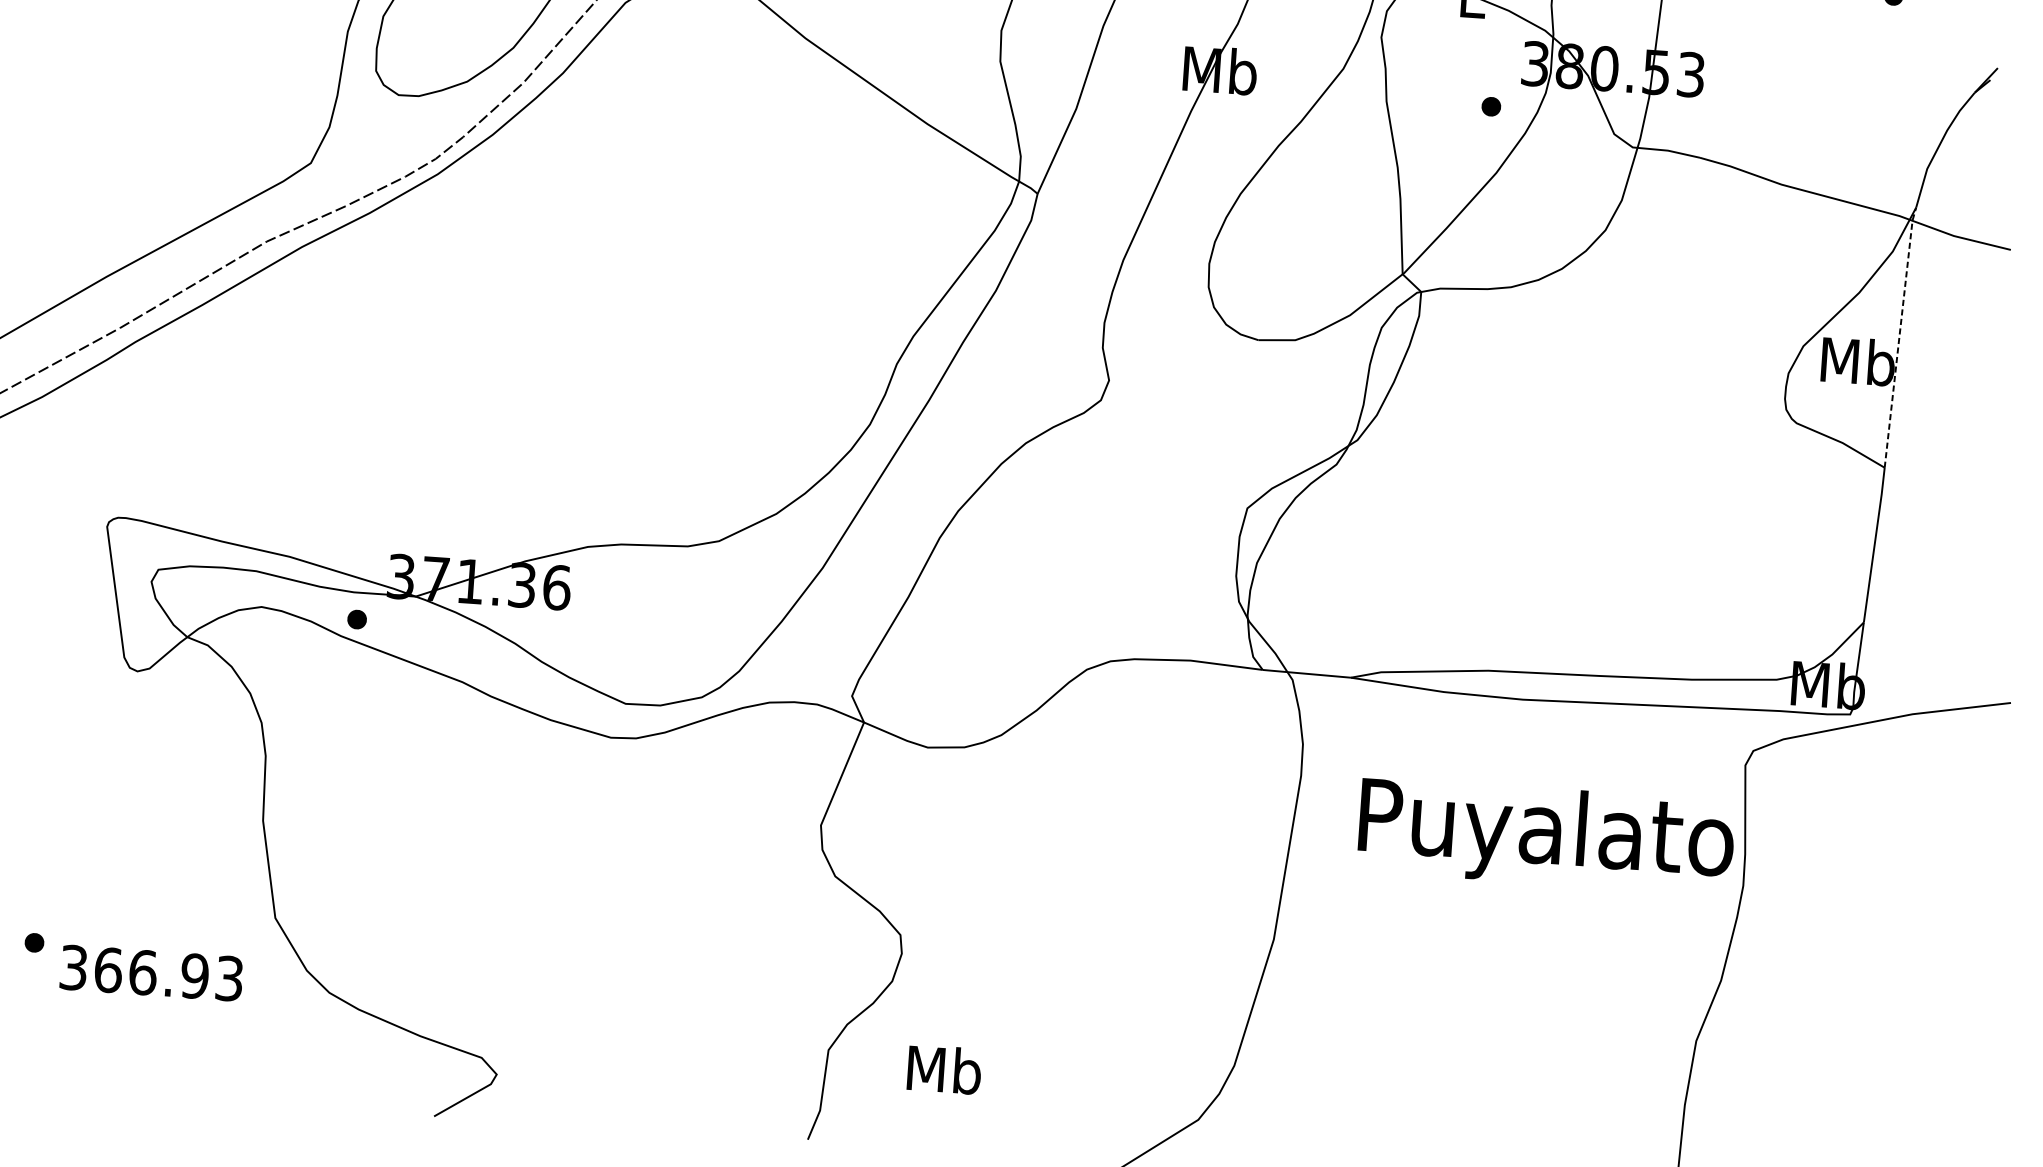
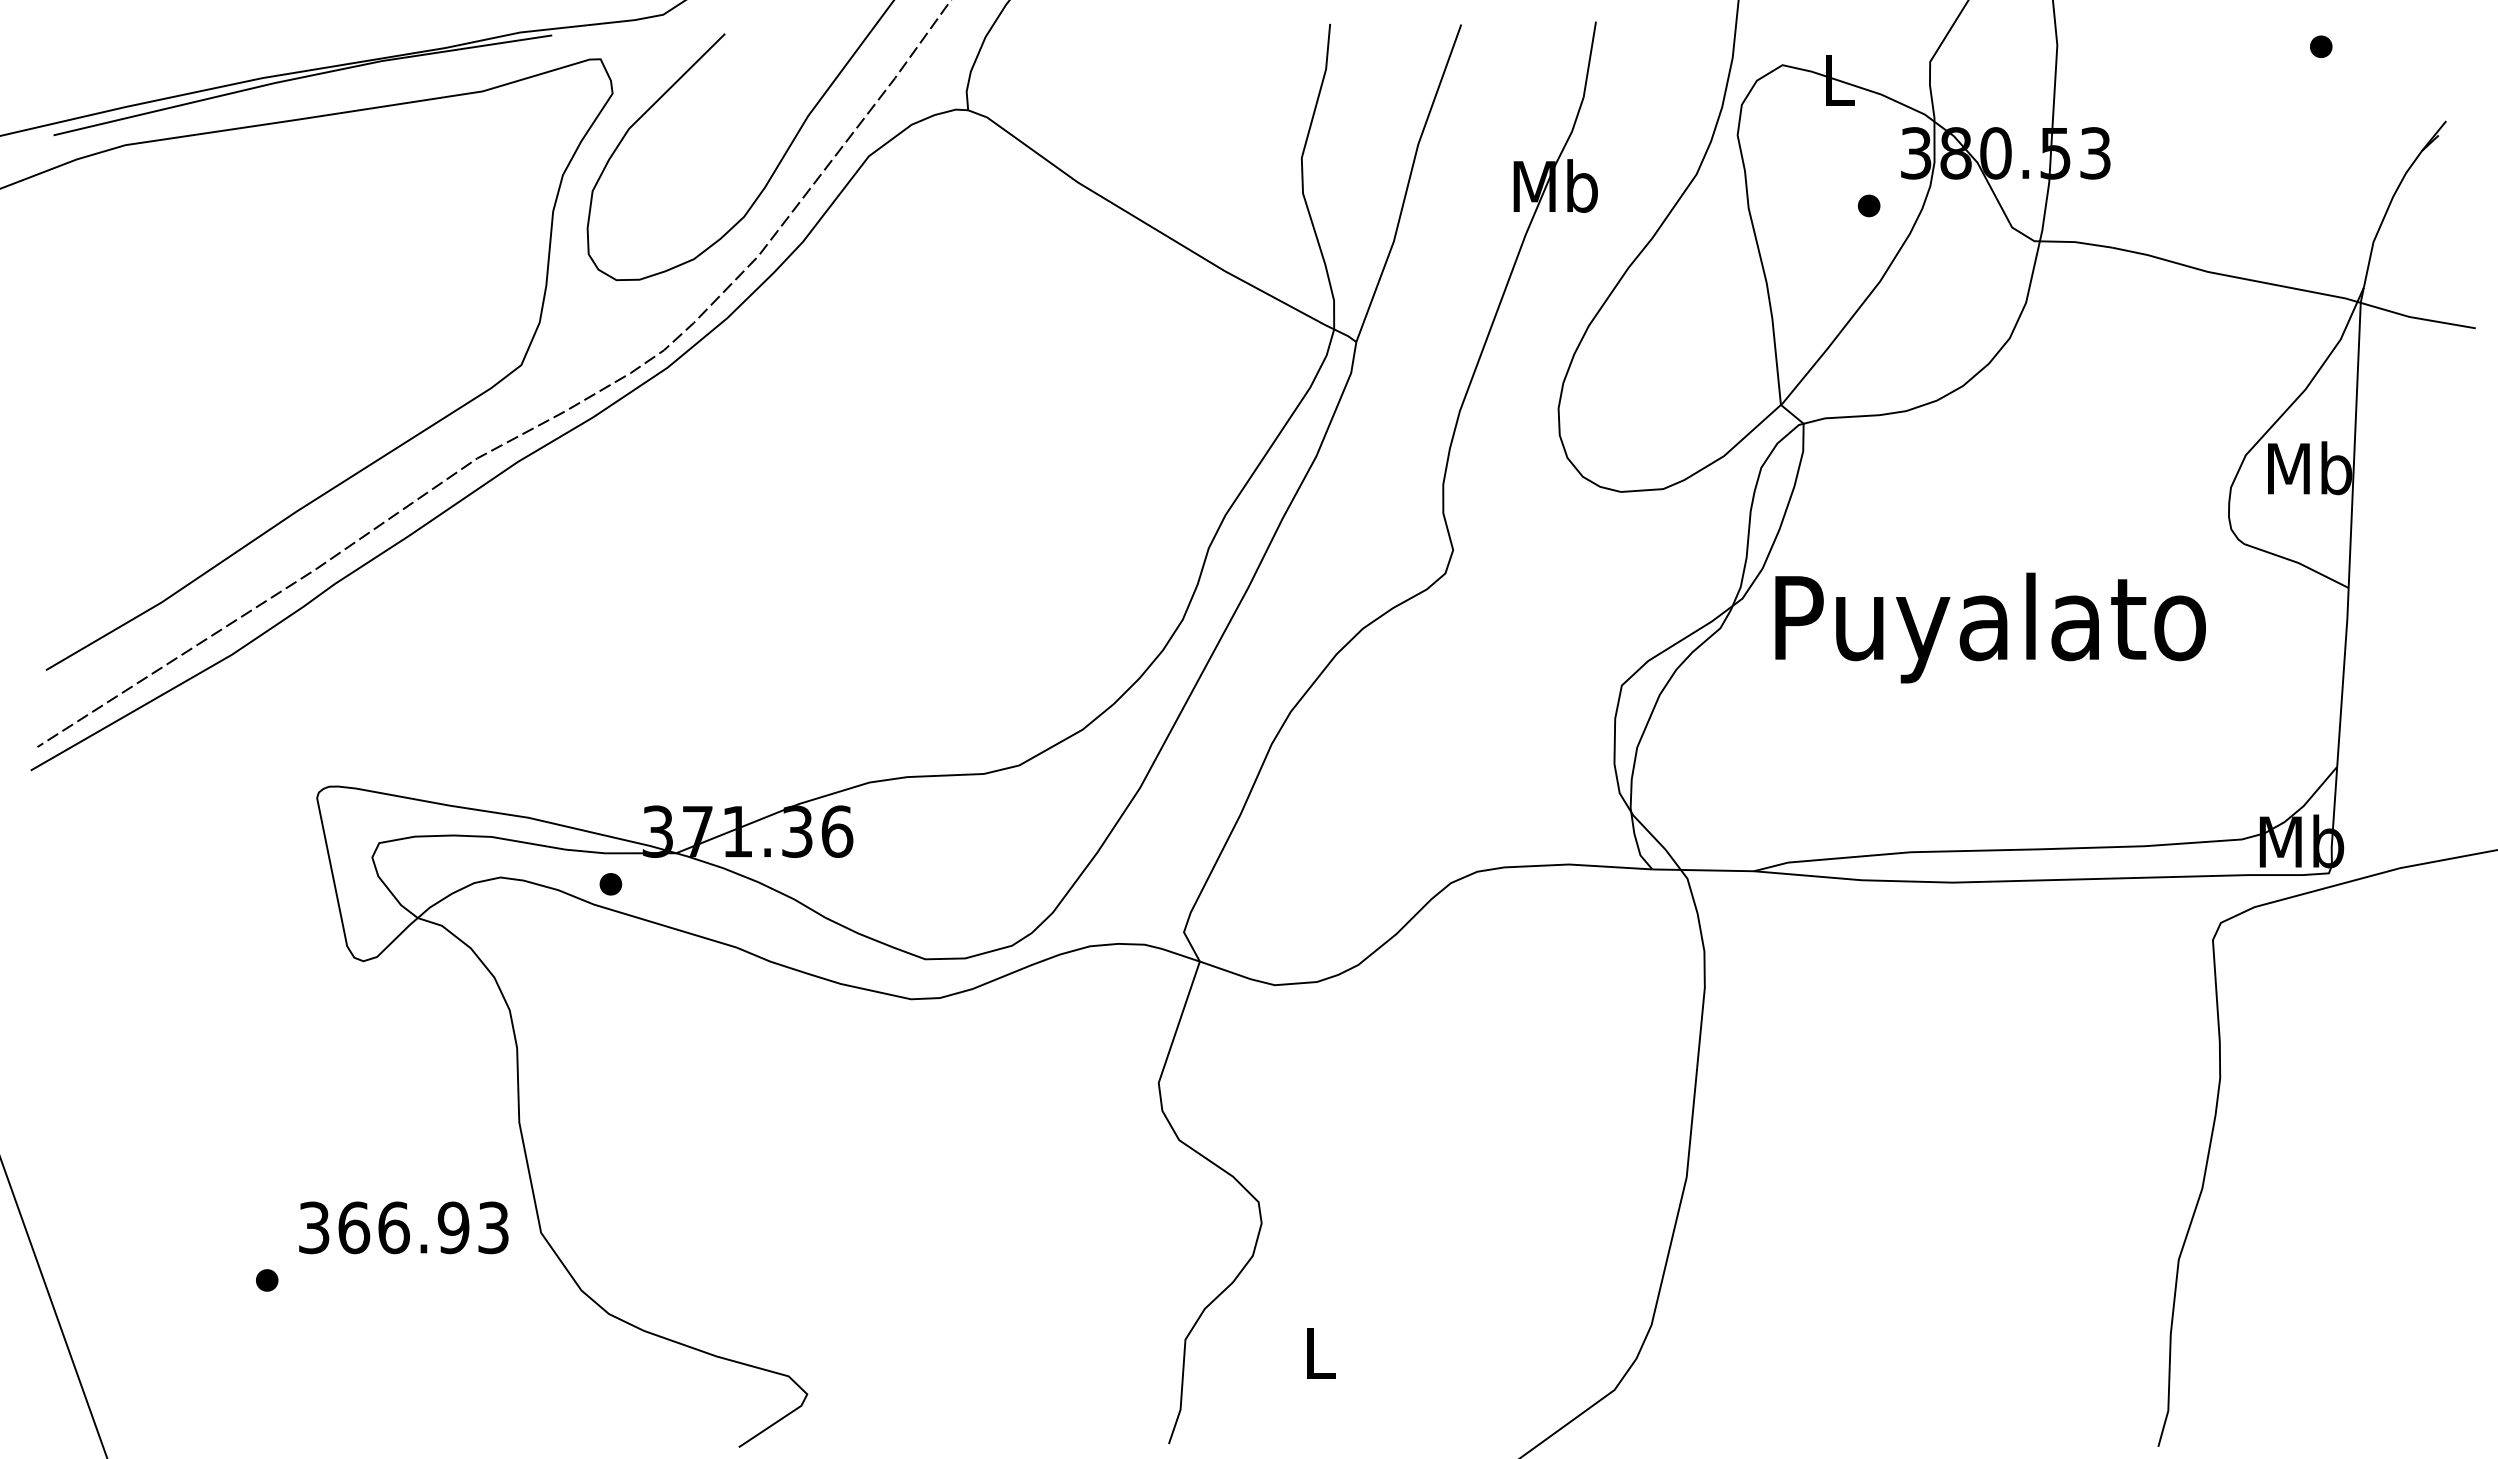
line: (1899, 336) -> (2355, 436), dashed -> solid
text: (1546, 835) -> (1990, 627), moved
text: (151, 972) -> (403, 1227), moved
text: (944, 1069) -> (1319, 1352), Mb -> L

